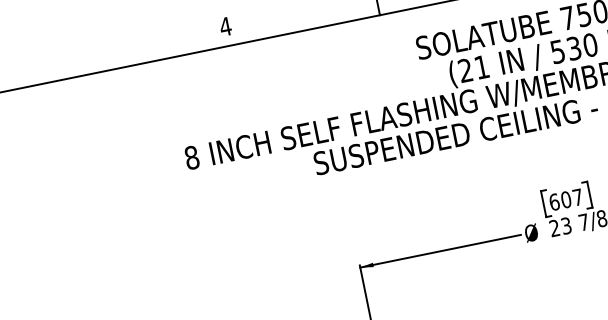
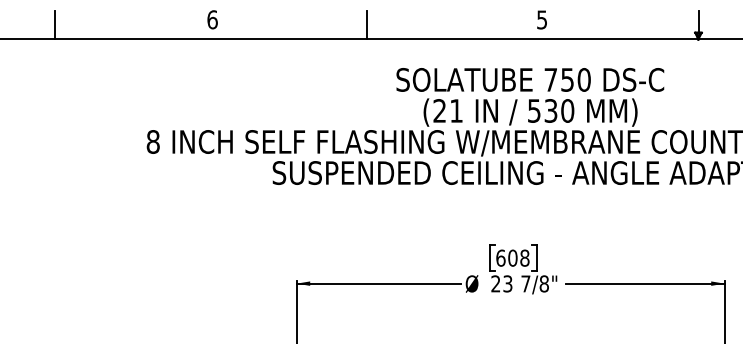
text: (225, 26) -> (212, 19), 4 -> 6
line: (72, 63) -> (54, 25), added
text: (577, 196) -> (524, 257), 607 -> 608

